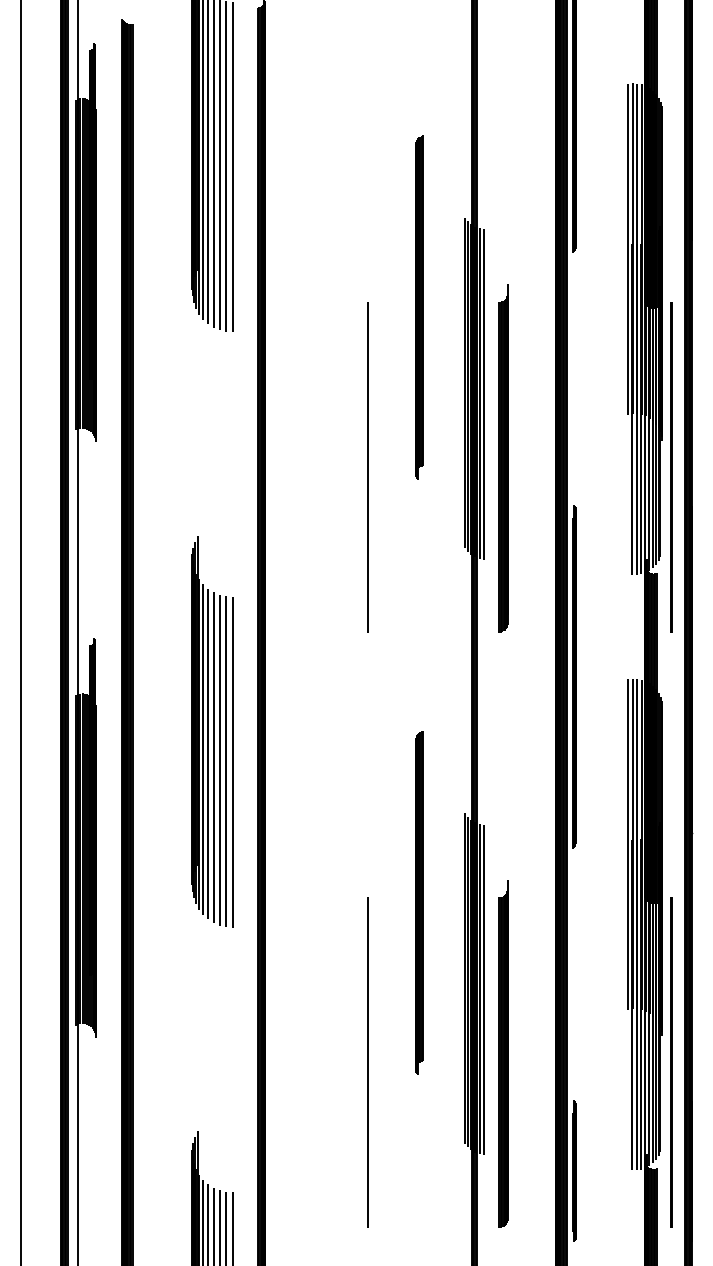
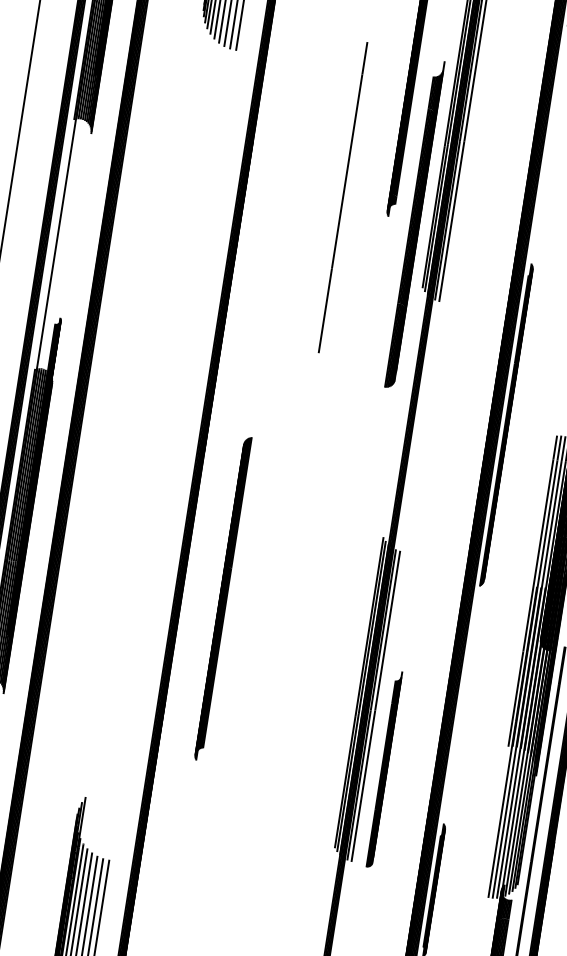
part: (503, 458) -> (414, 224), moved
part: (212, 731) -> (158, 423), removed
part: (419, 902) -> (223, 598), moved
part: (503, 1053) -> (384, 769), size x0.6
line: (367, 1062) -> (255, 757), removed

